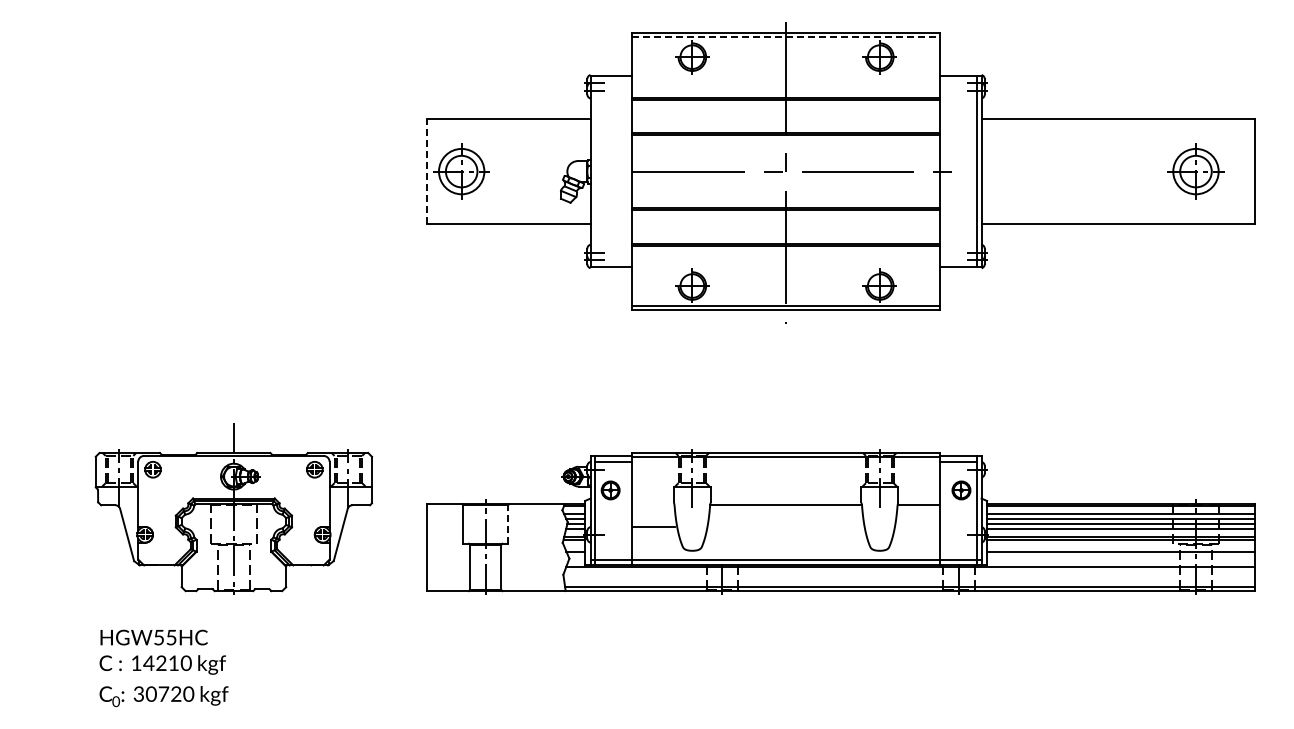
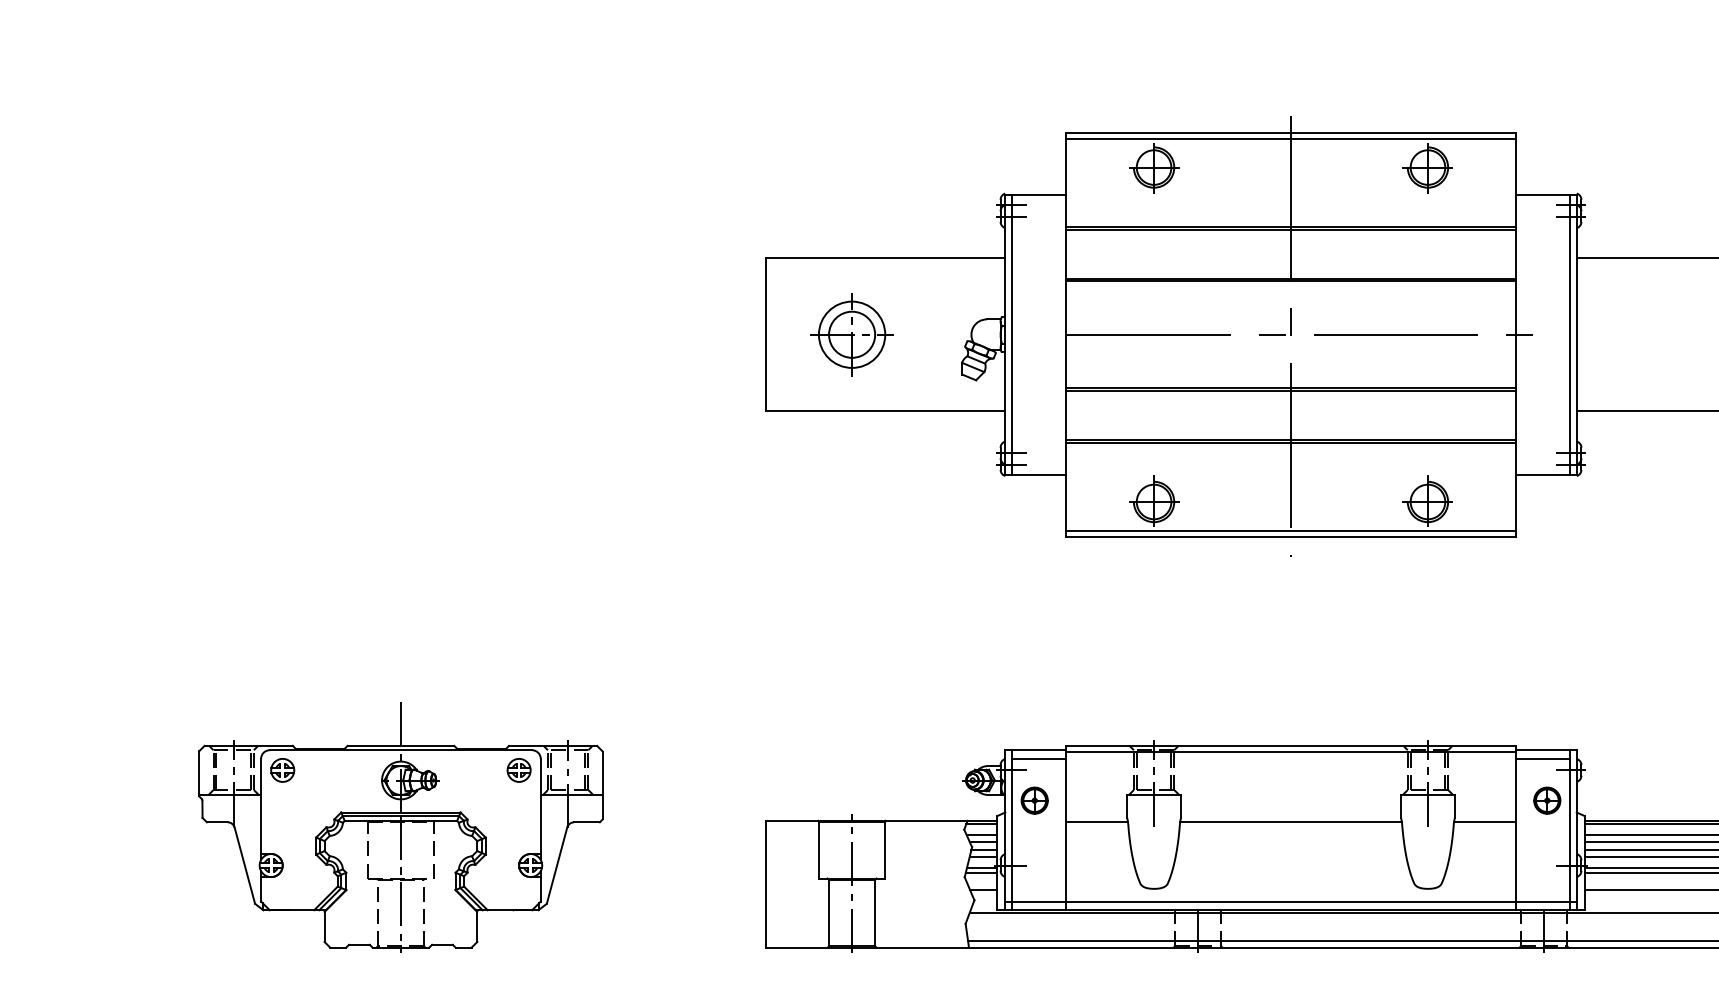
line: (786, 37) -> (1291, 138), dashed -> solid
line: (426, 171) -> (765, 334), dashed -> solid
part: (461, 171) -> (851, 334), moved
line: (594, 171) -> (1011, 334), added
part: (233, 508) -> (400, 827), moved
line: (508, 523) -> (885, 848), dashed -> solid
line: (653, 527) -> (1097, 822), moved

